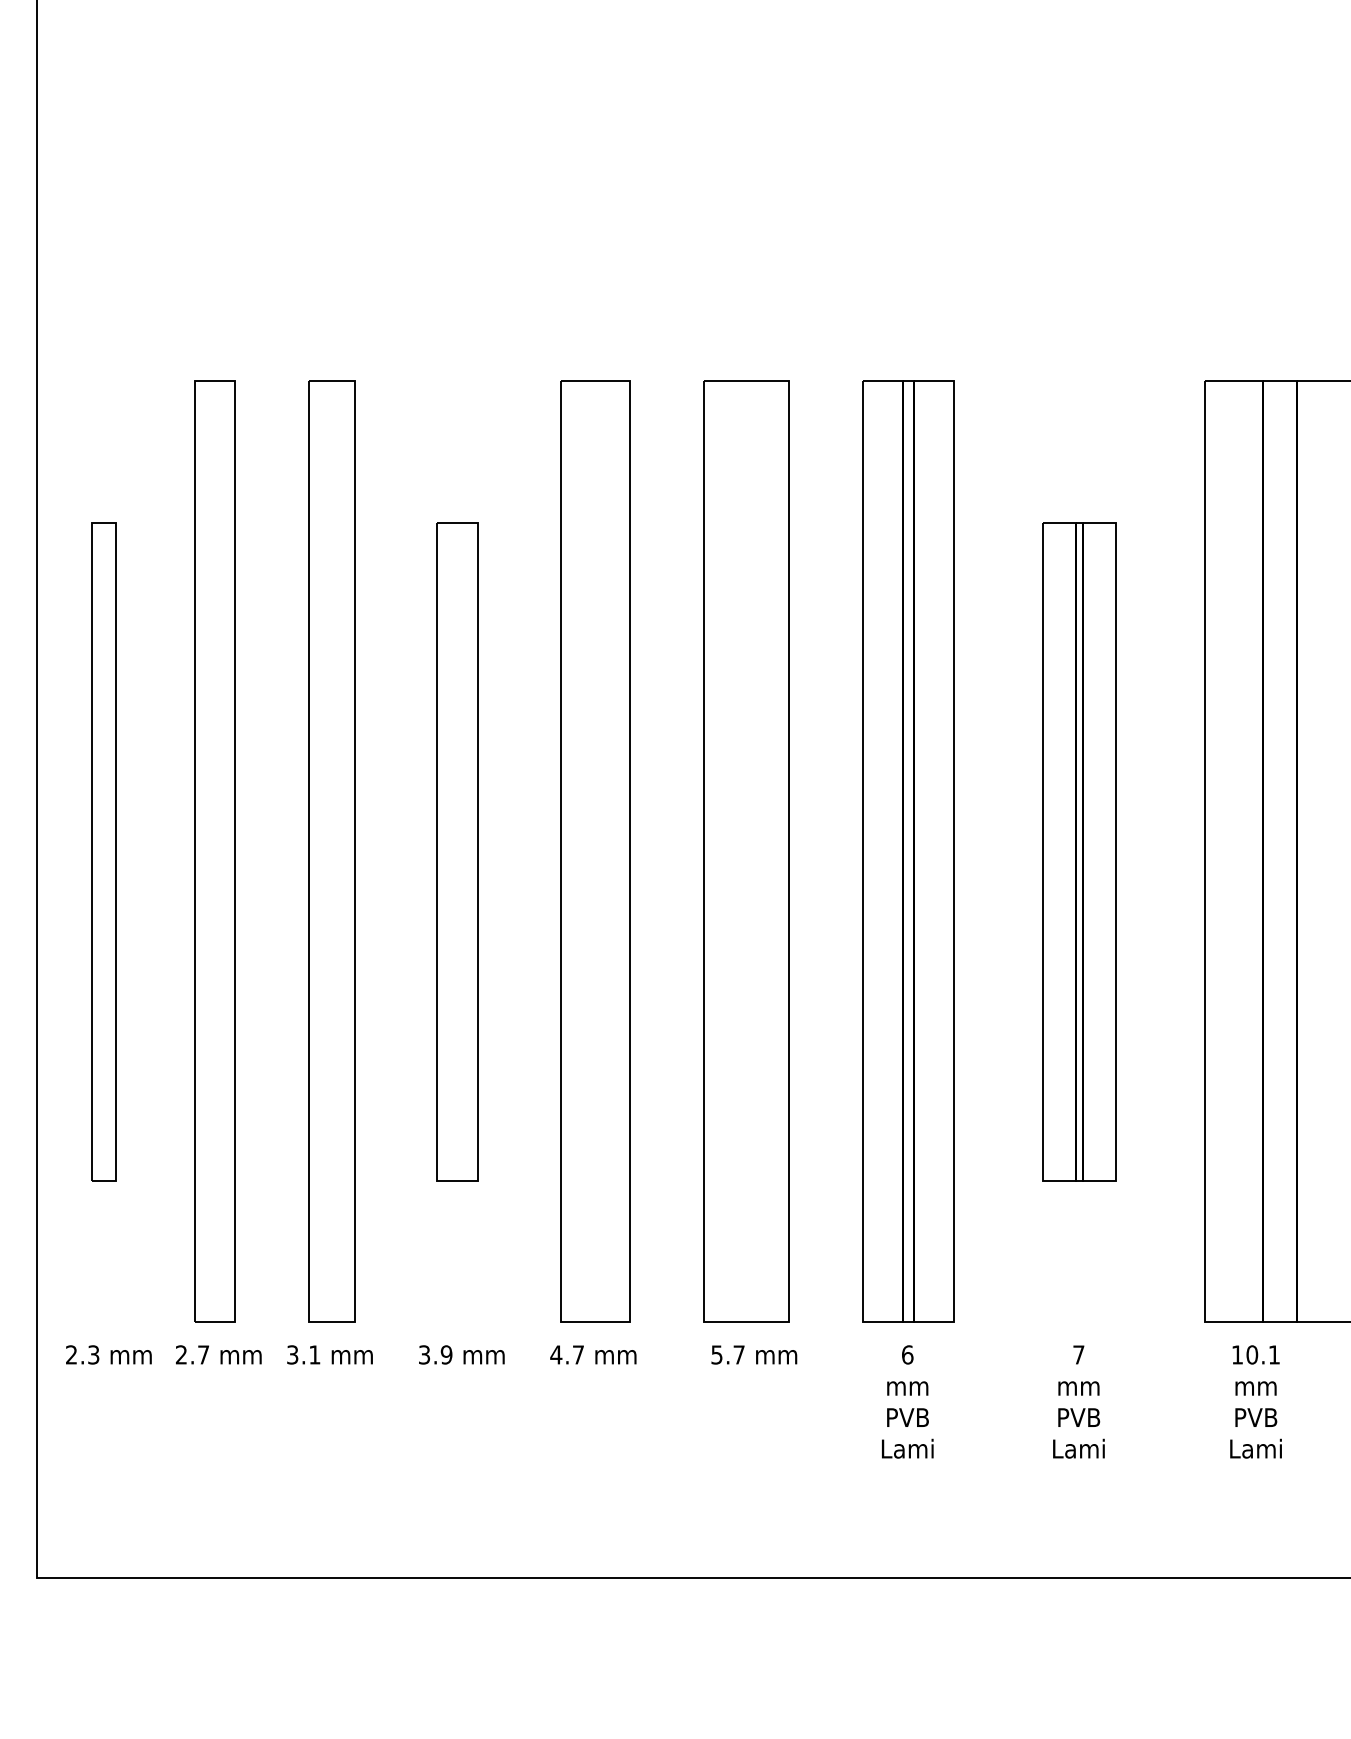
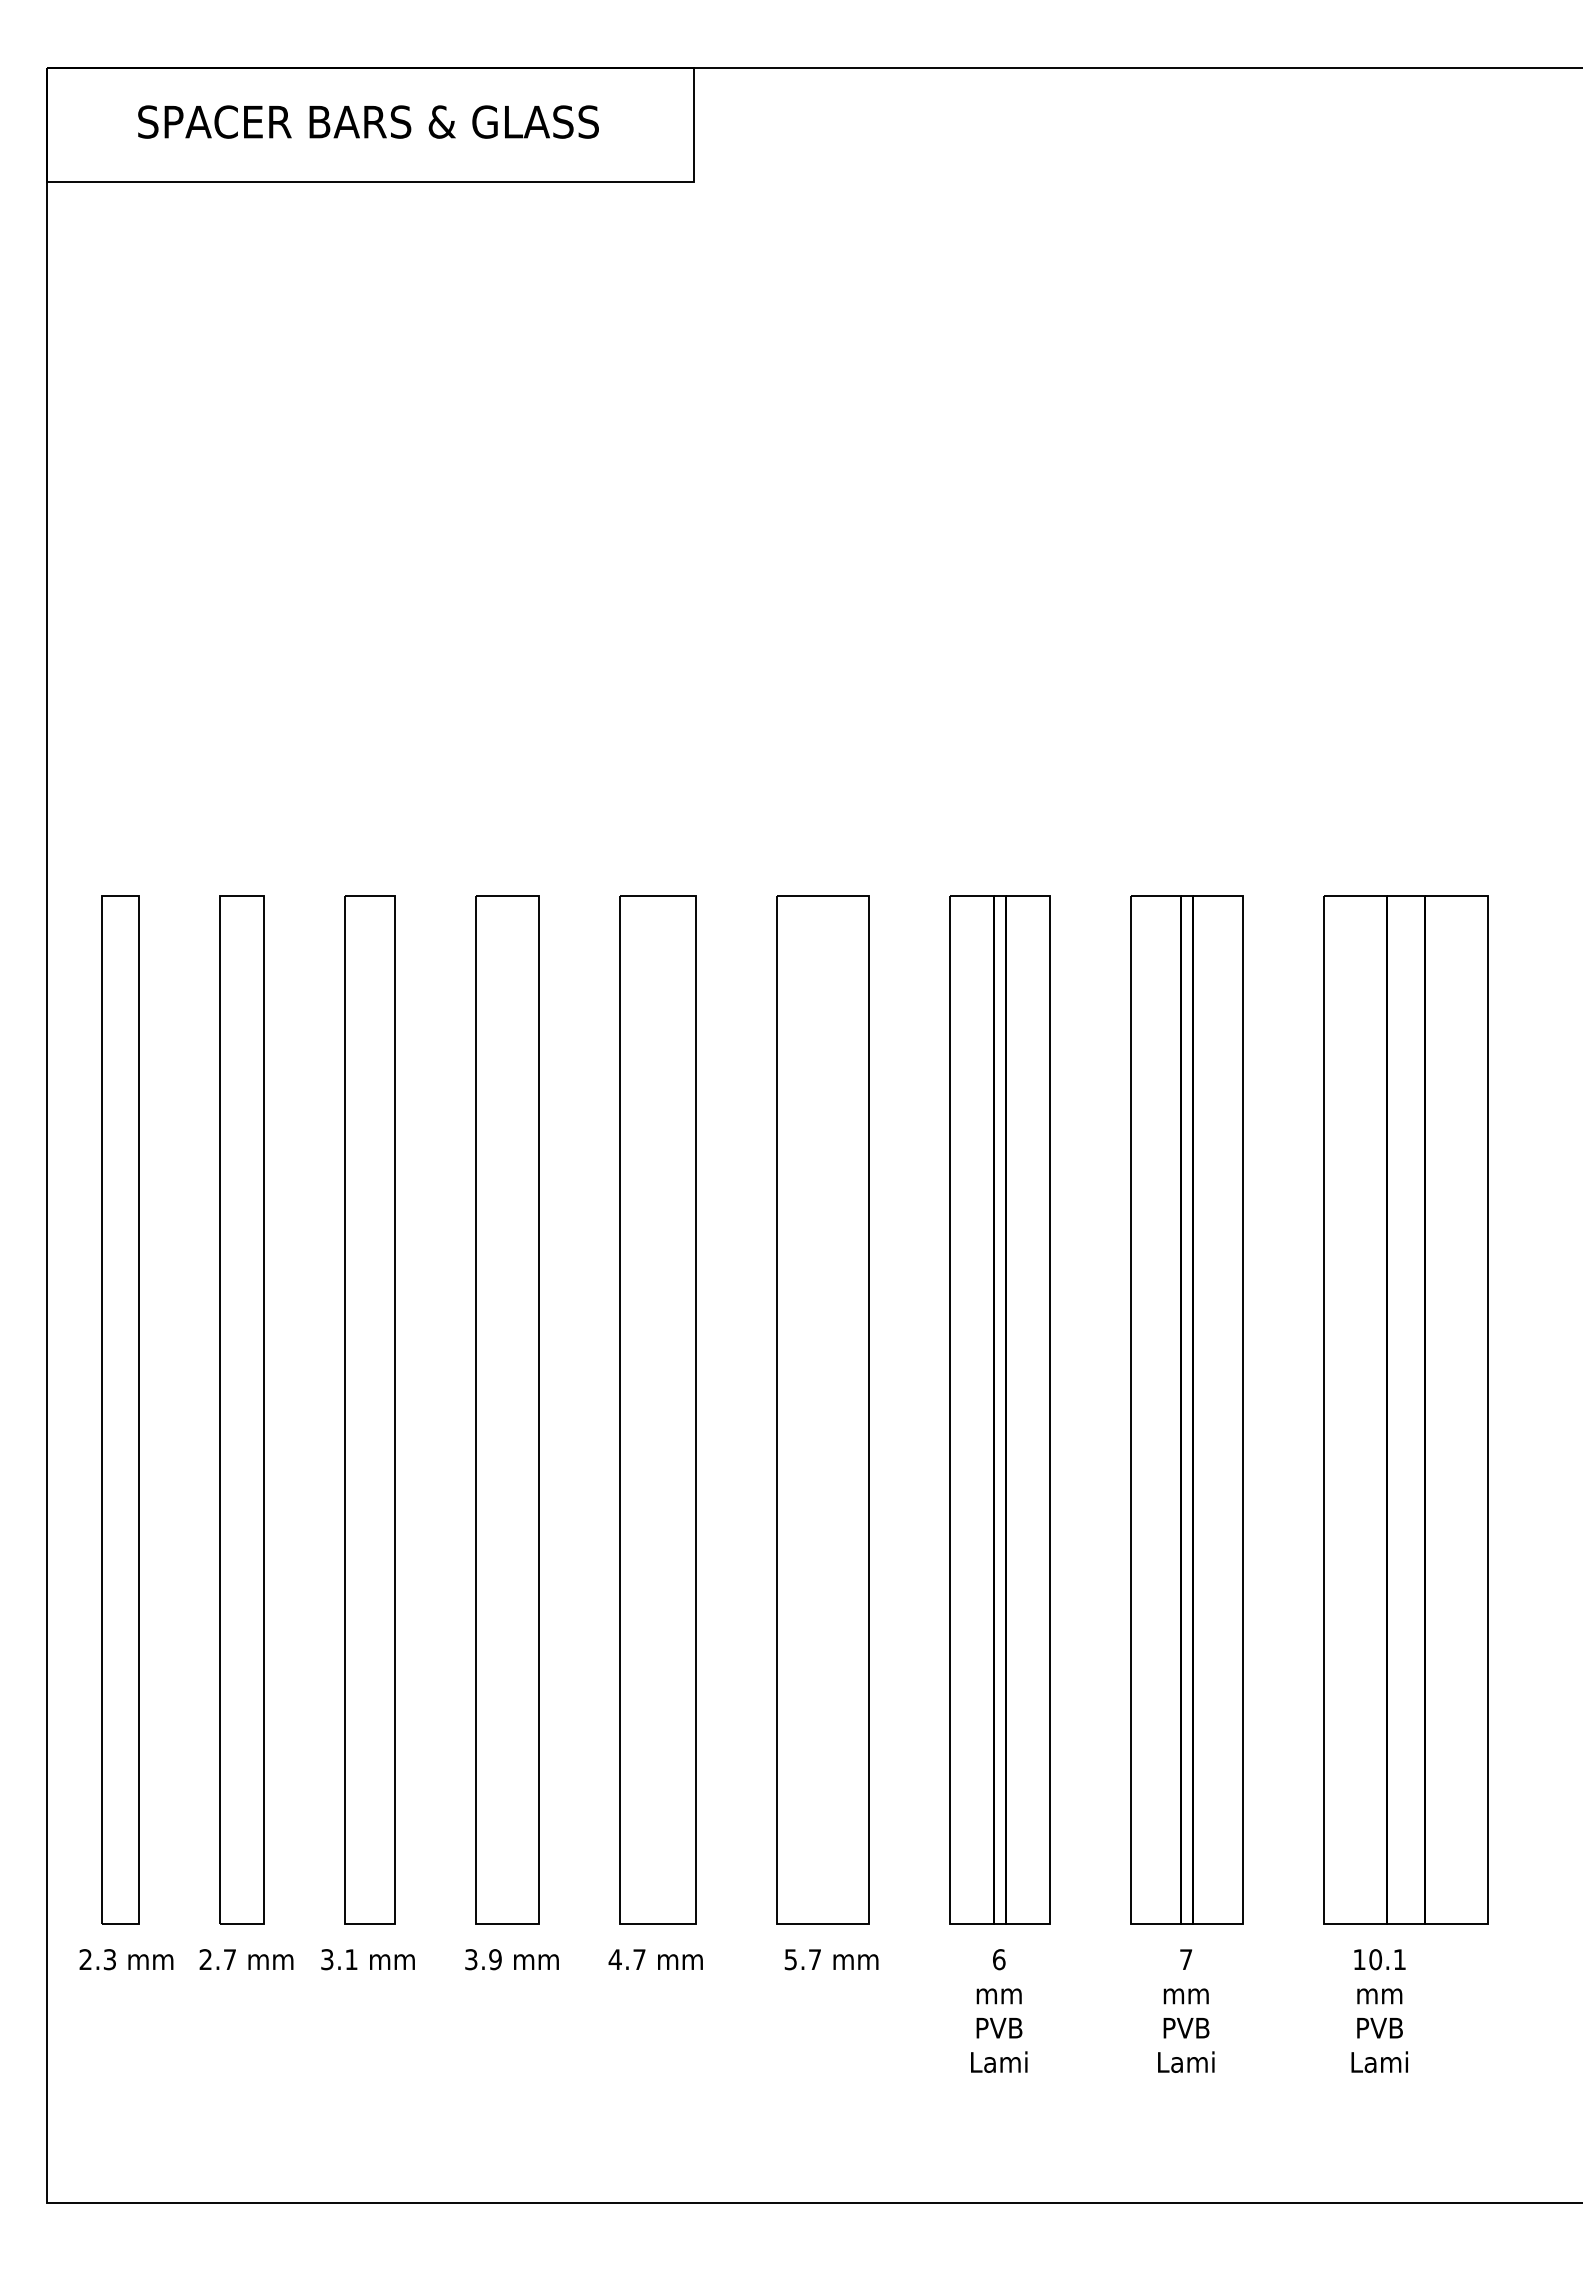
part: (103, 851) -> (120, 1409), size x1.43
part: (457, 851) -> (507, 1409), size x1.43
part: (1079, 851) -> (1186, 1409), size x1.43

